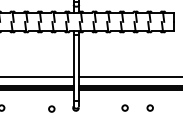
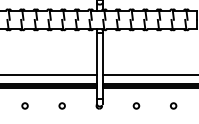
circle: (125, 107) -> (136, 105), moved
circle: (51, 108) -> (61, 105), moved

